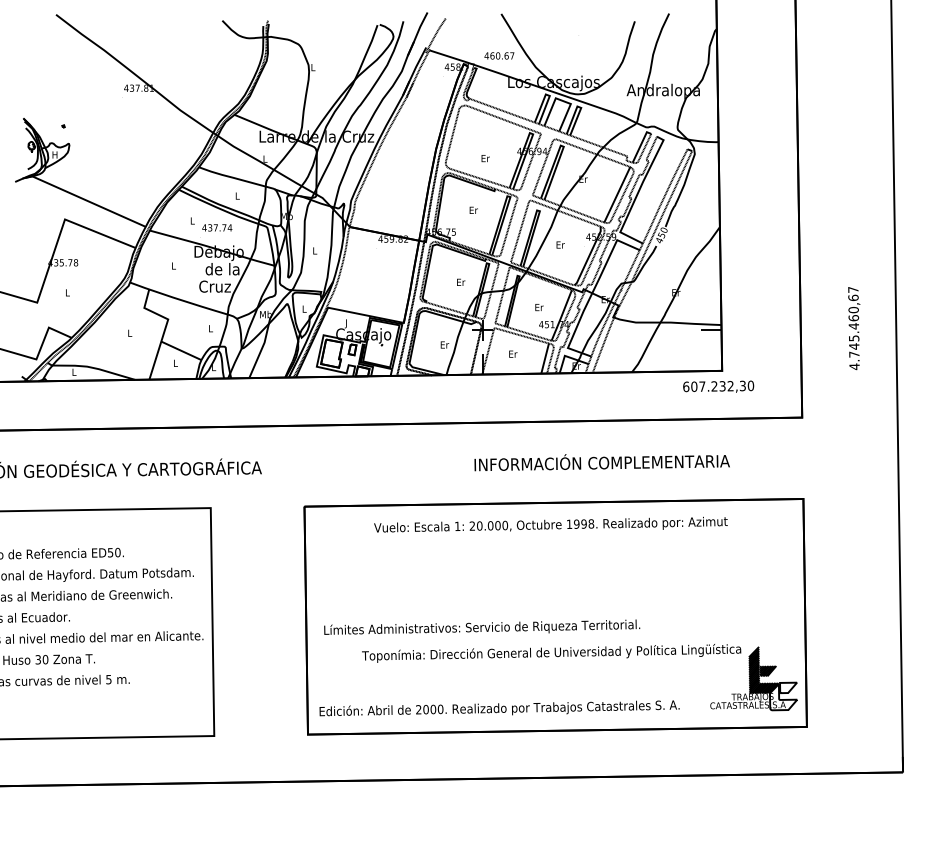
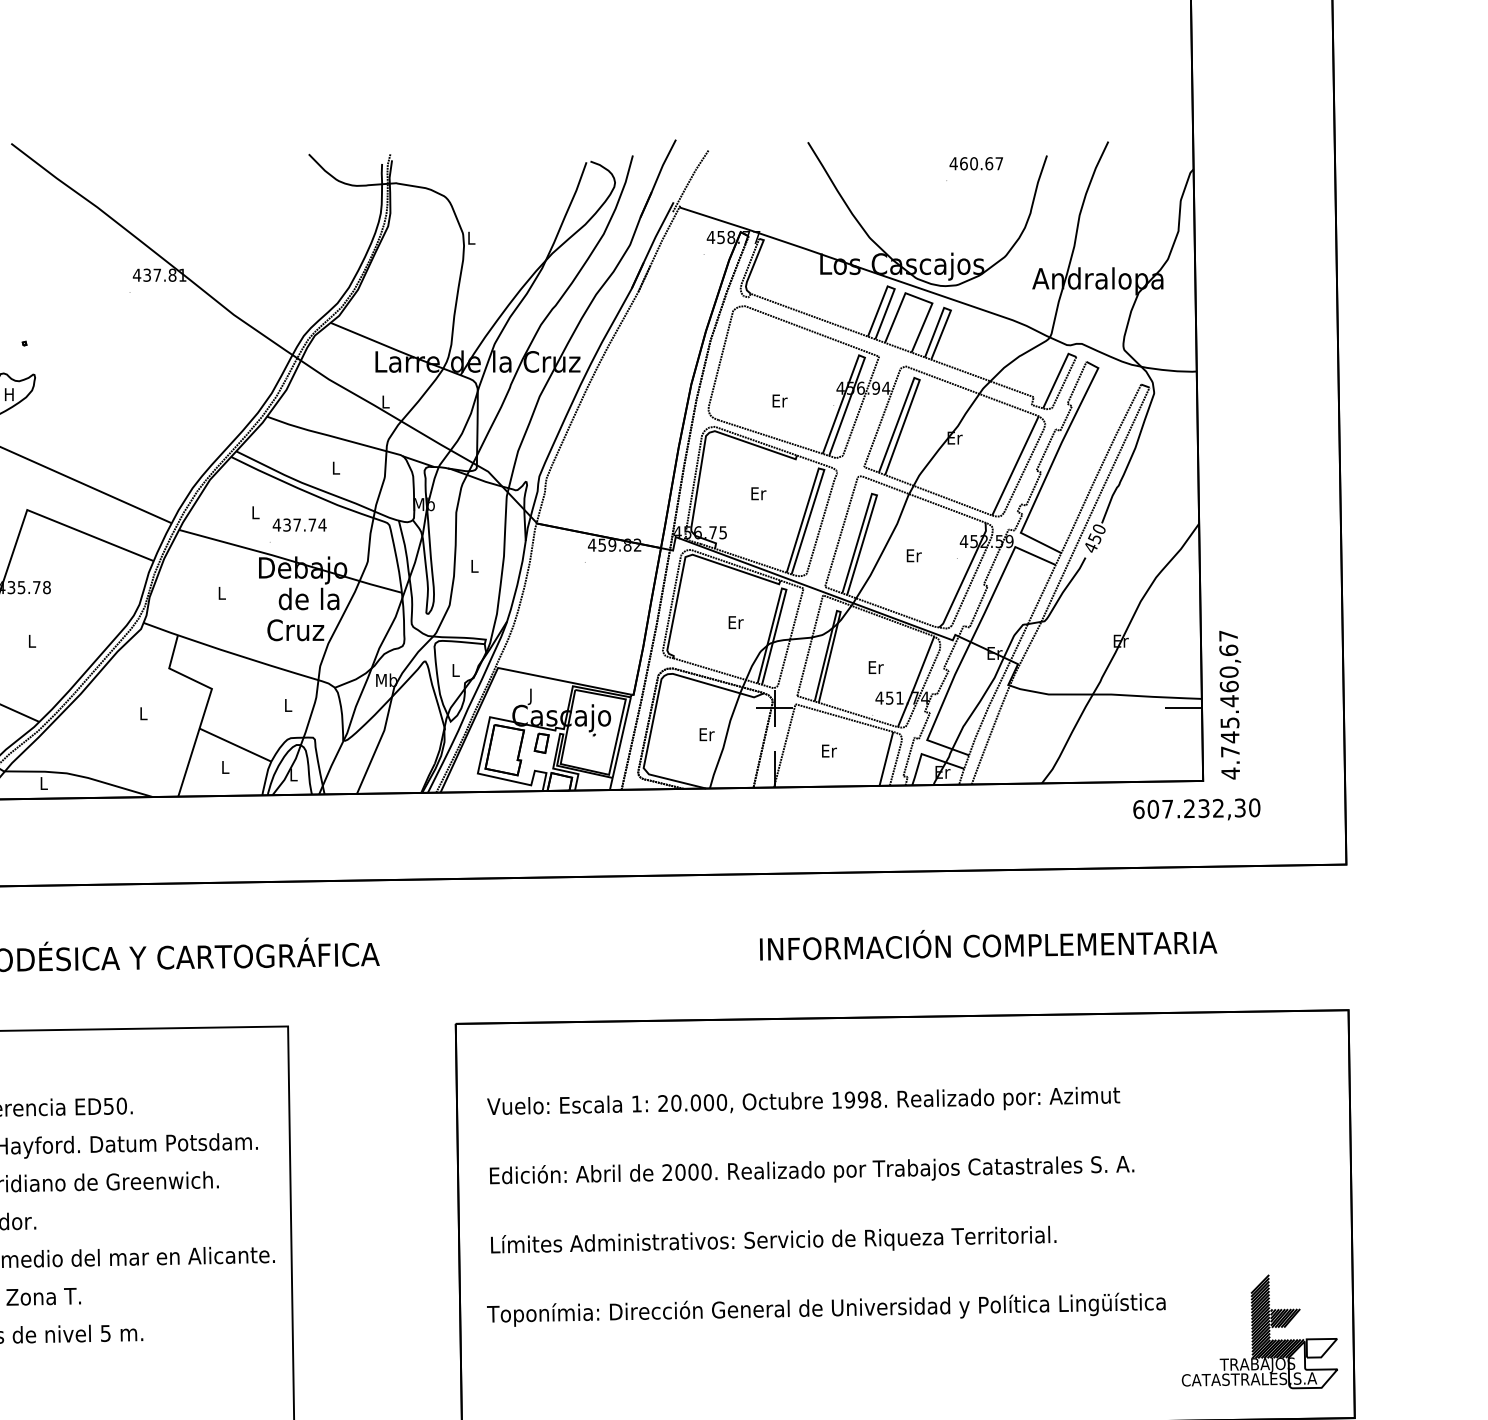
text: (499, 55) -> (976, 162), moved
text: (854, 328) -> (1230, 705), moved
text: (550, 524) -> (802, 1100), moved
text: (551, 653) -> (826, 1309), moved
text: (499, 708) -> (811, 1170), moved

